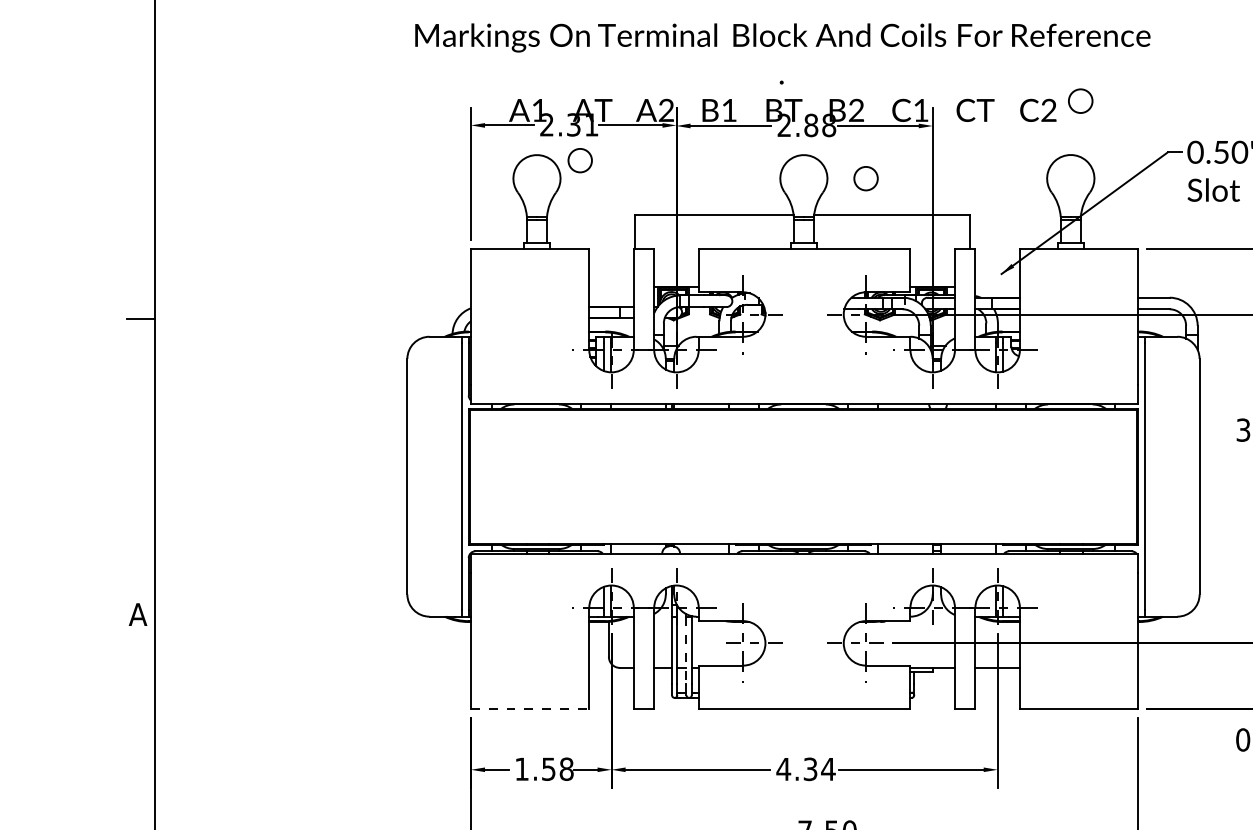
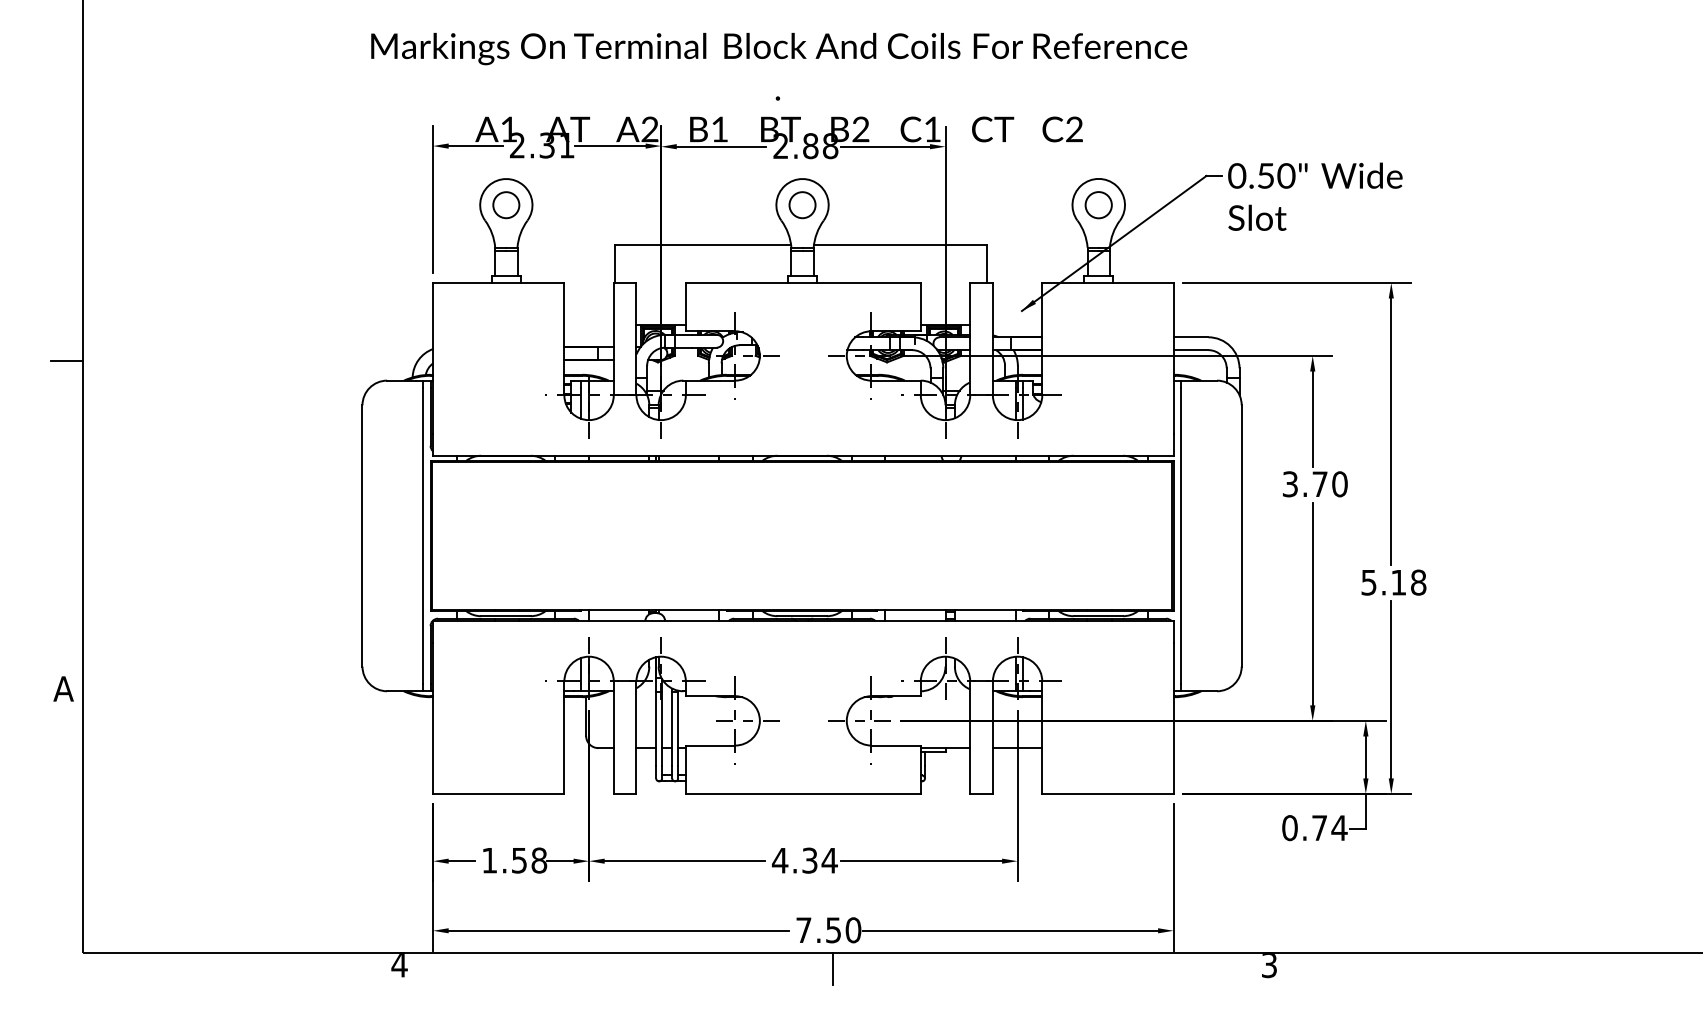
circle: (1080, 101) -> (1098, 205), moved
circle: (580, 160) -> (506, 205), moved
circle: (866, 178) -> (802, 205), moved
line: (686, 651) -> (672, 729), dashed -> solid
line: (529, 708) -> (498, 793), dashed -> solid

